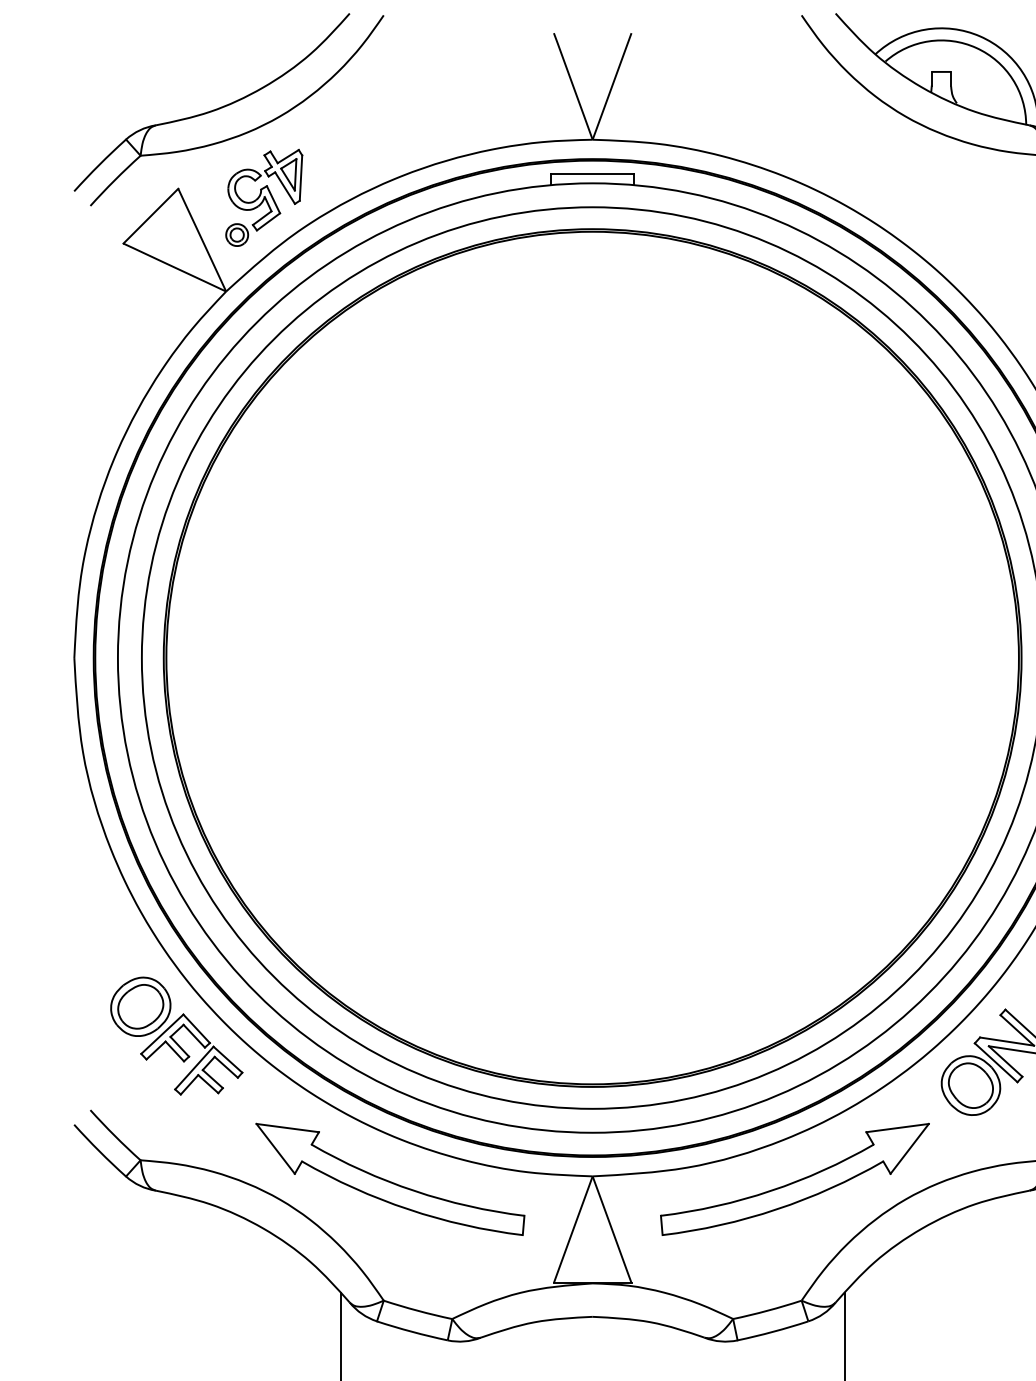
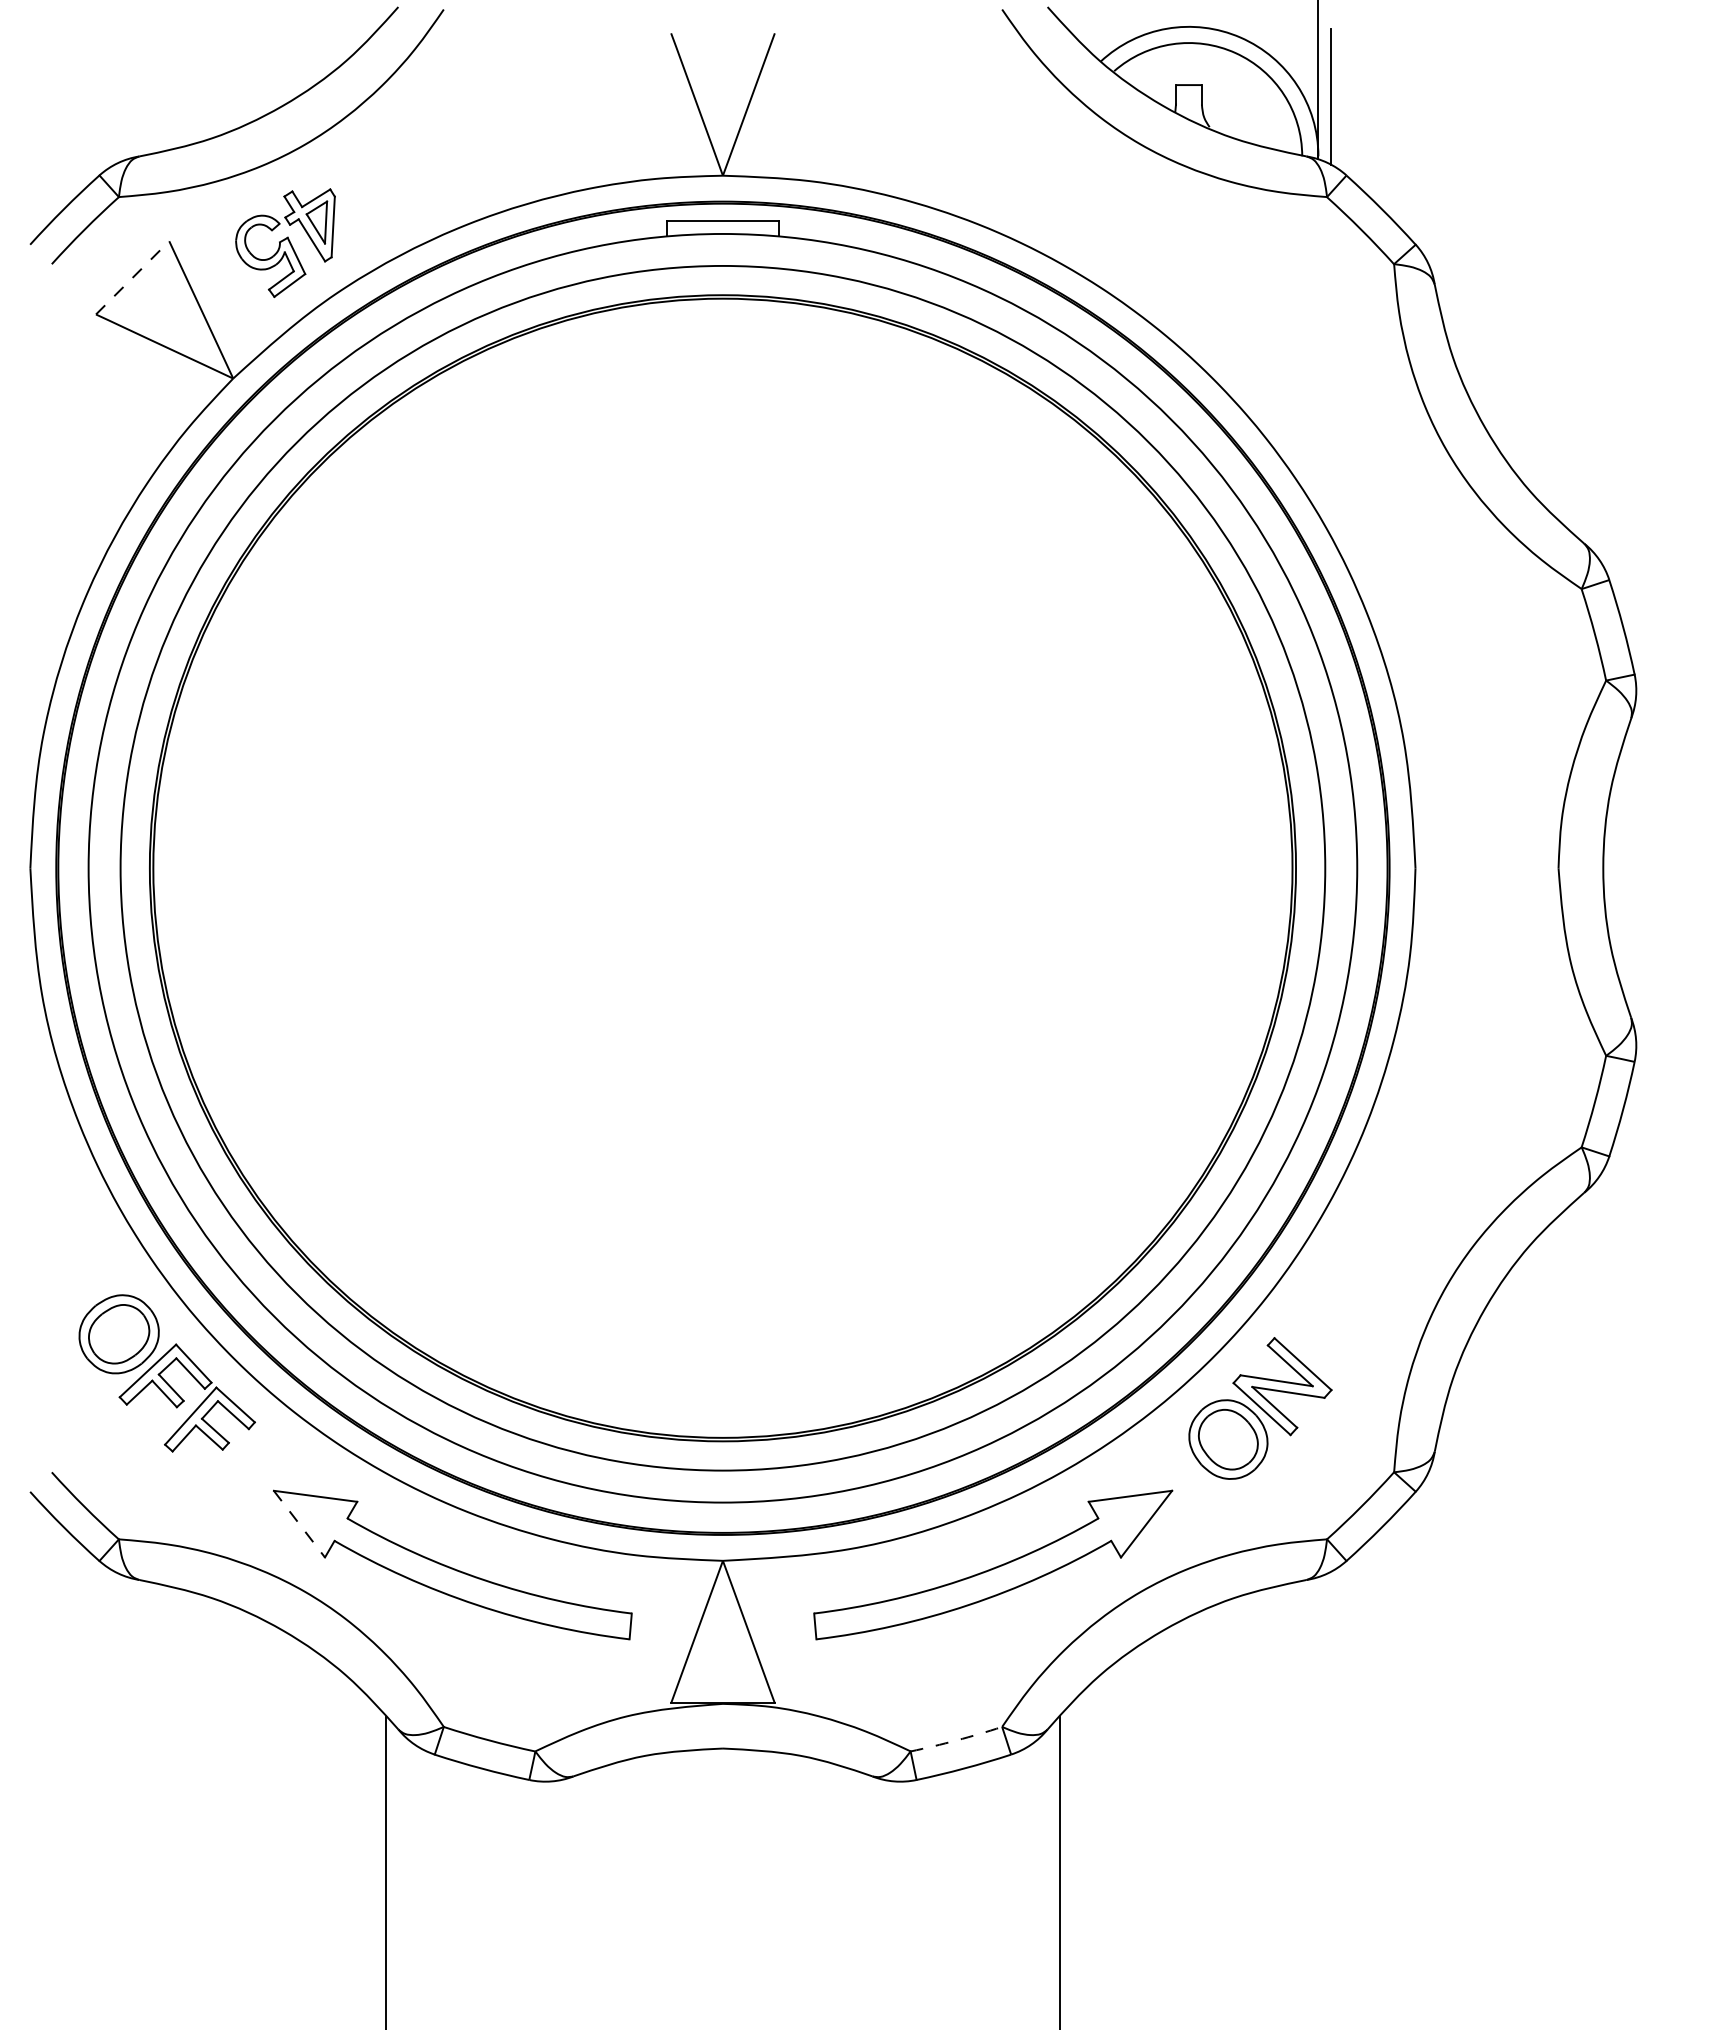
line: (150, 215) -> (132, 277), solid -> dashed
part: (236, 234) -> (247, 302), removed
line: (275, 1149) -> (299, 1524), solid -> dashed
arc: (767, 1310) -> (956, 1740), solid -> dashed

